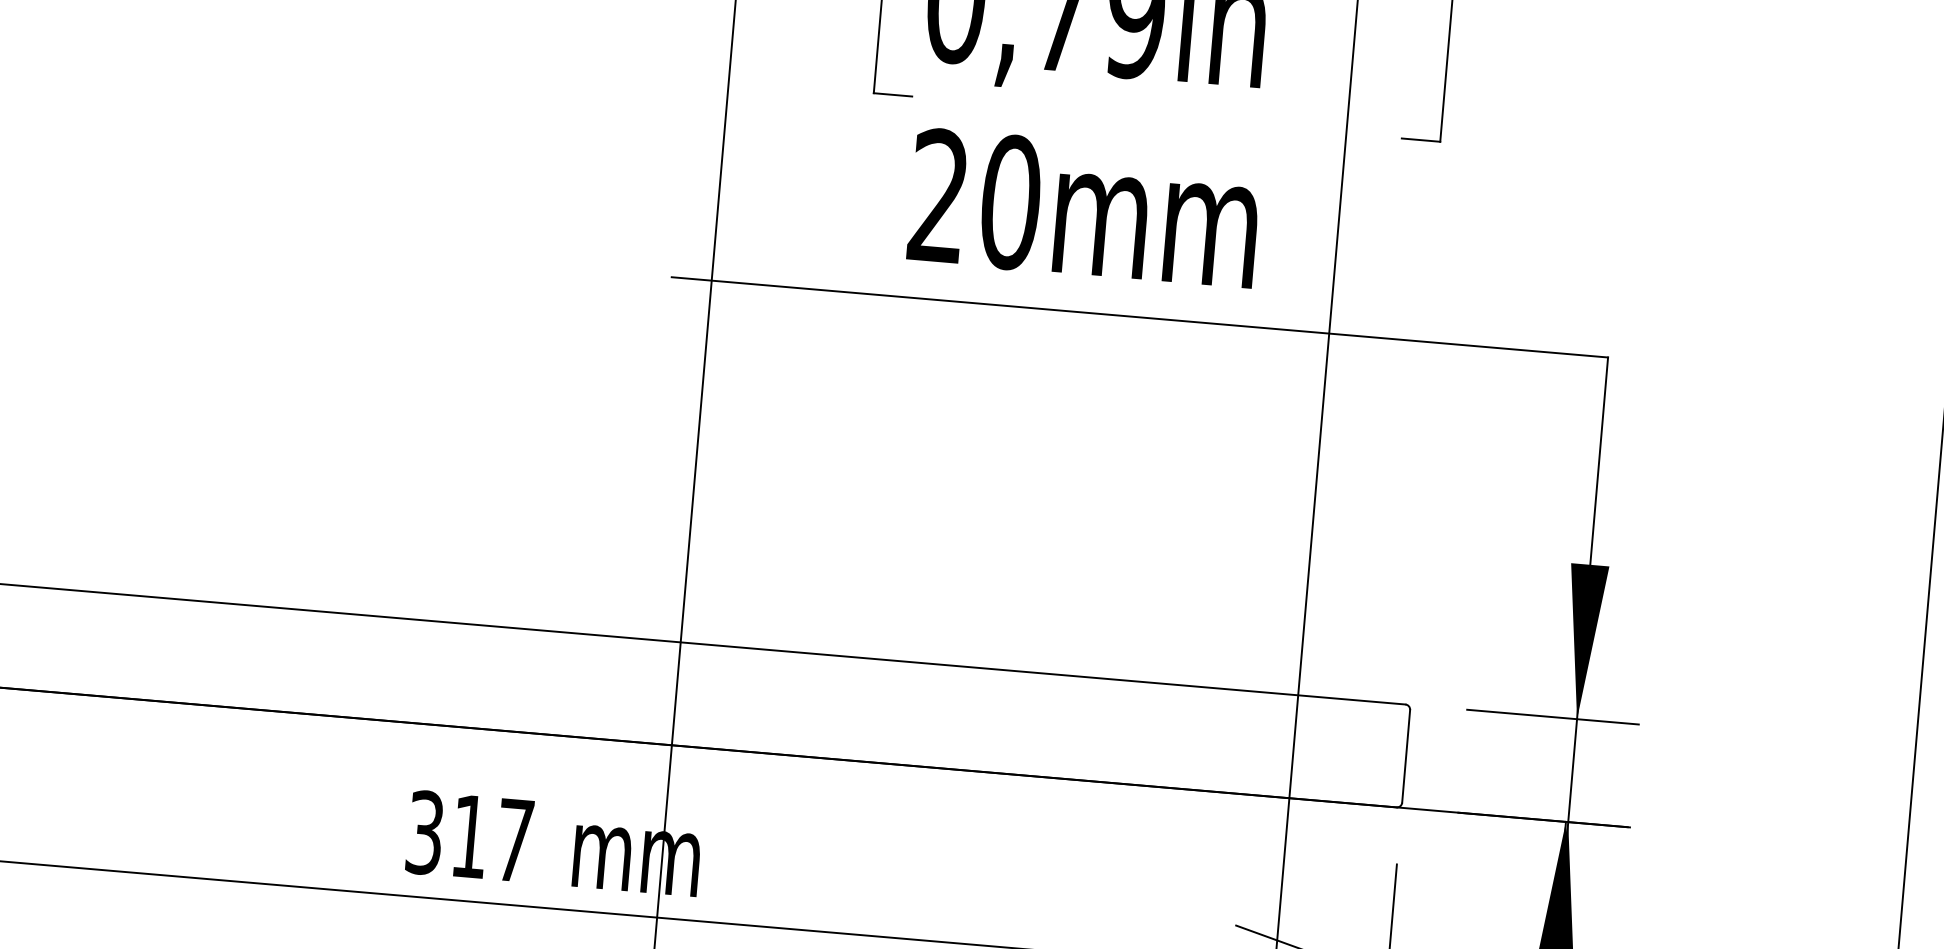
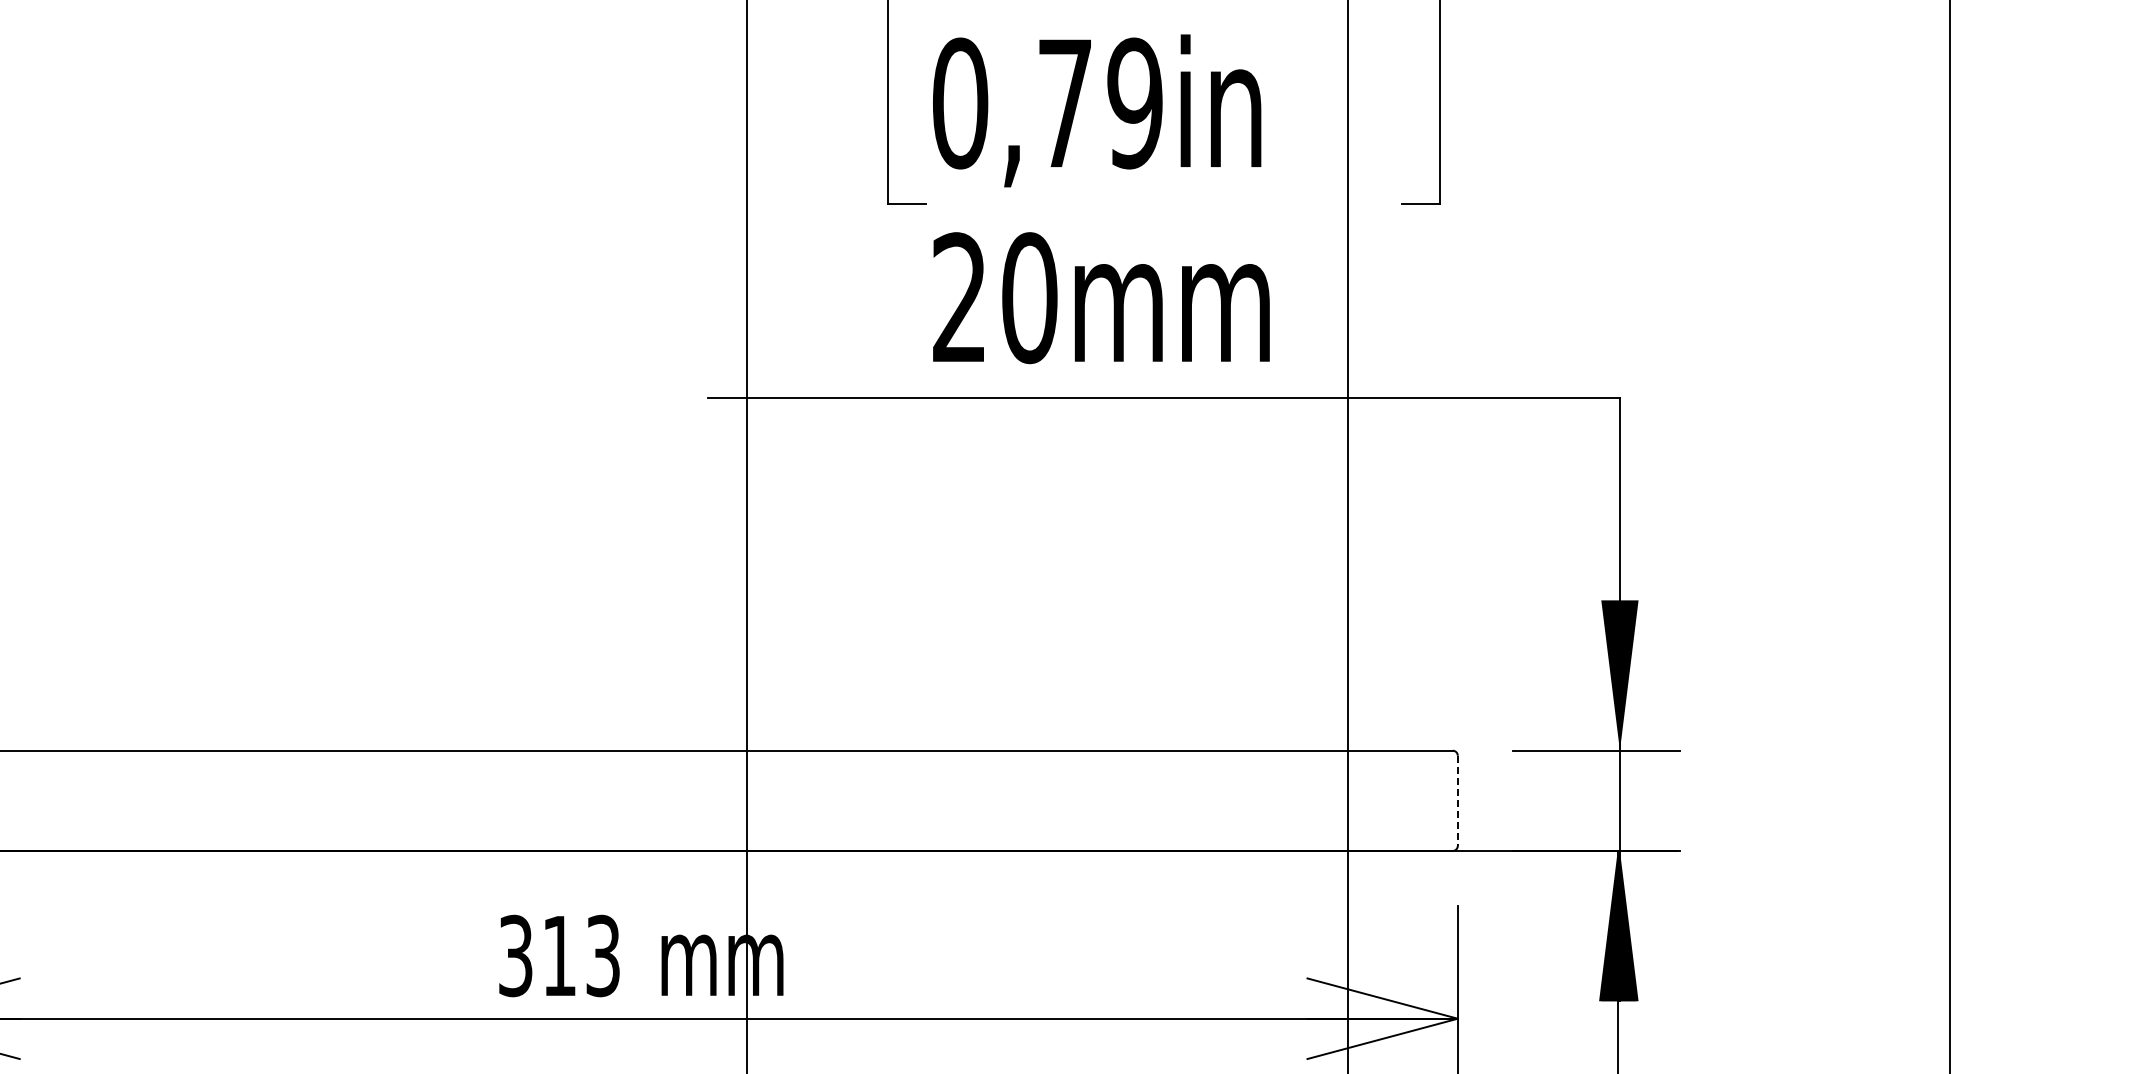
line: (1405, 757) -> (1457, 801), solid -> dashed
text: (514, 839) -> (602, 955), 317 -> 313

